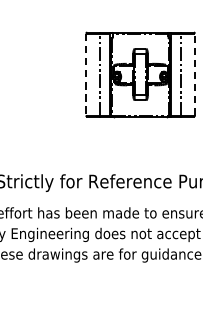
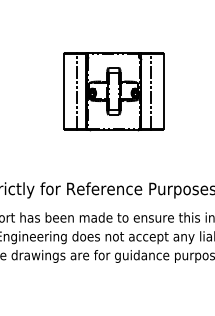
line: (194, 73) -> (163, 90), dashed -> solid
line: (86, 74) -> (64, 91), dashed -> solid

